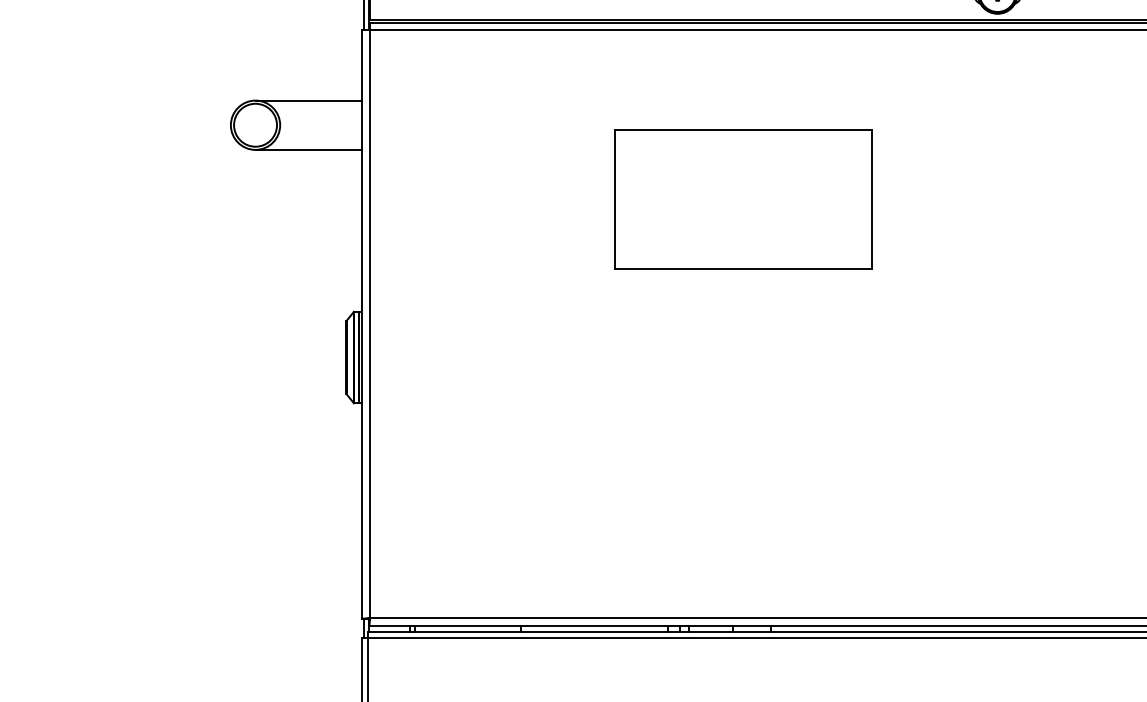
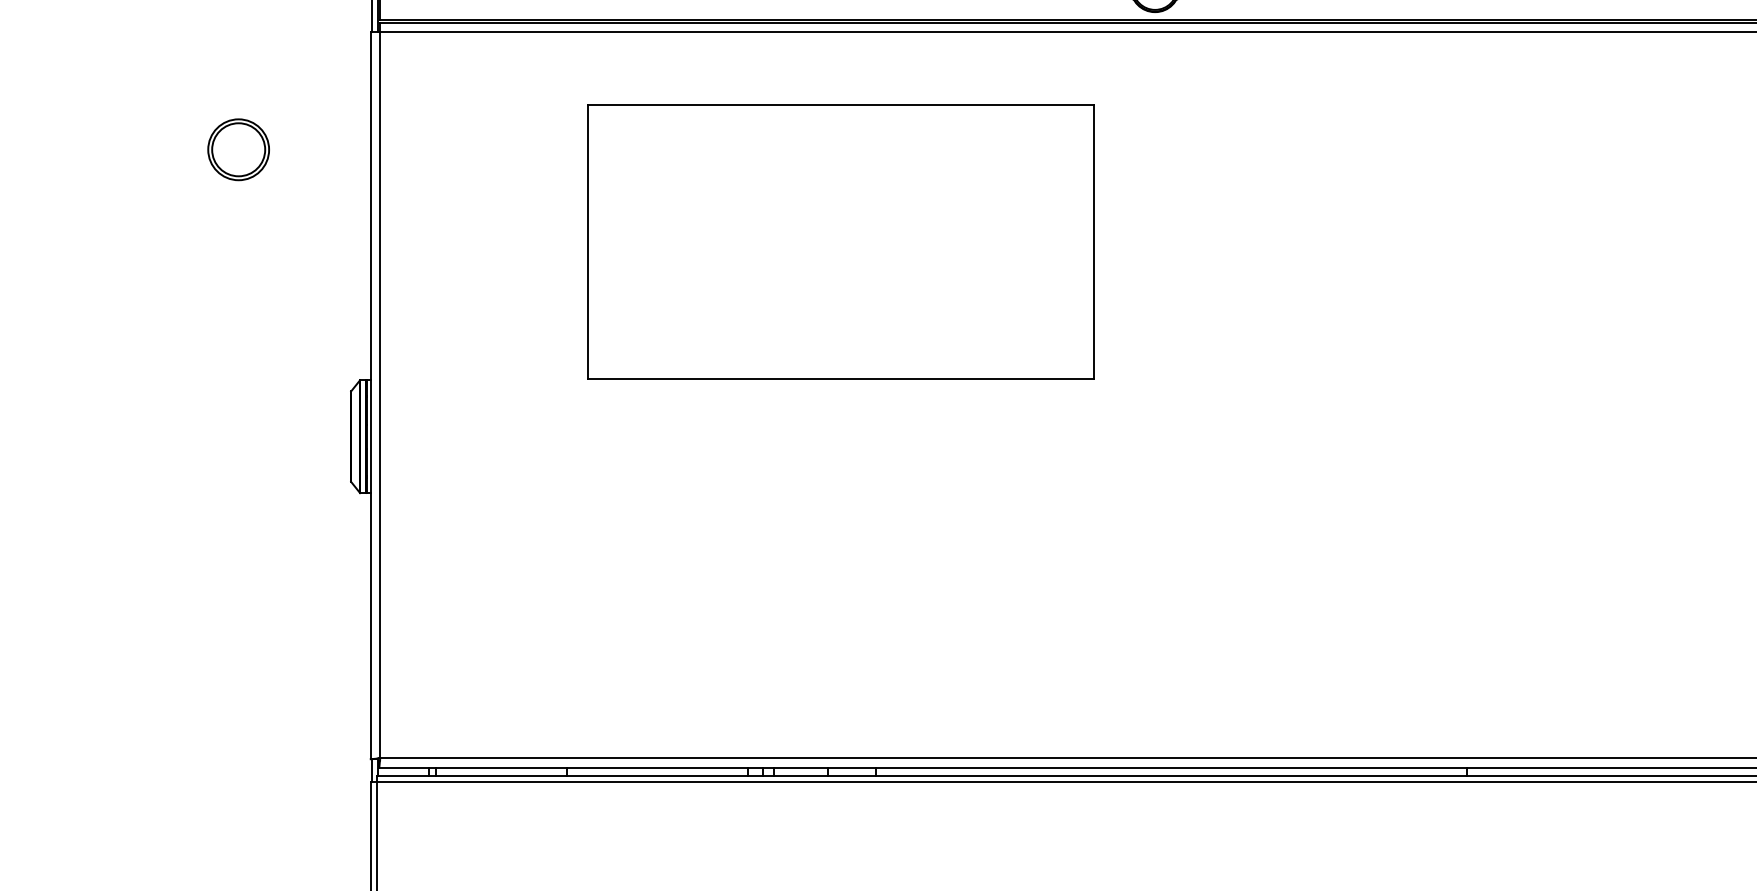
line: (308, 100) -> (304, 119), removed
line: (308, 150) -> (304, 180), removed
part: (742, 199) -> (840, 241), size x1.6

